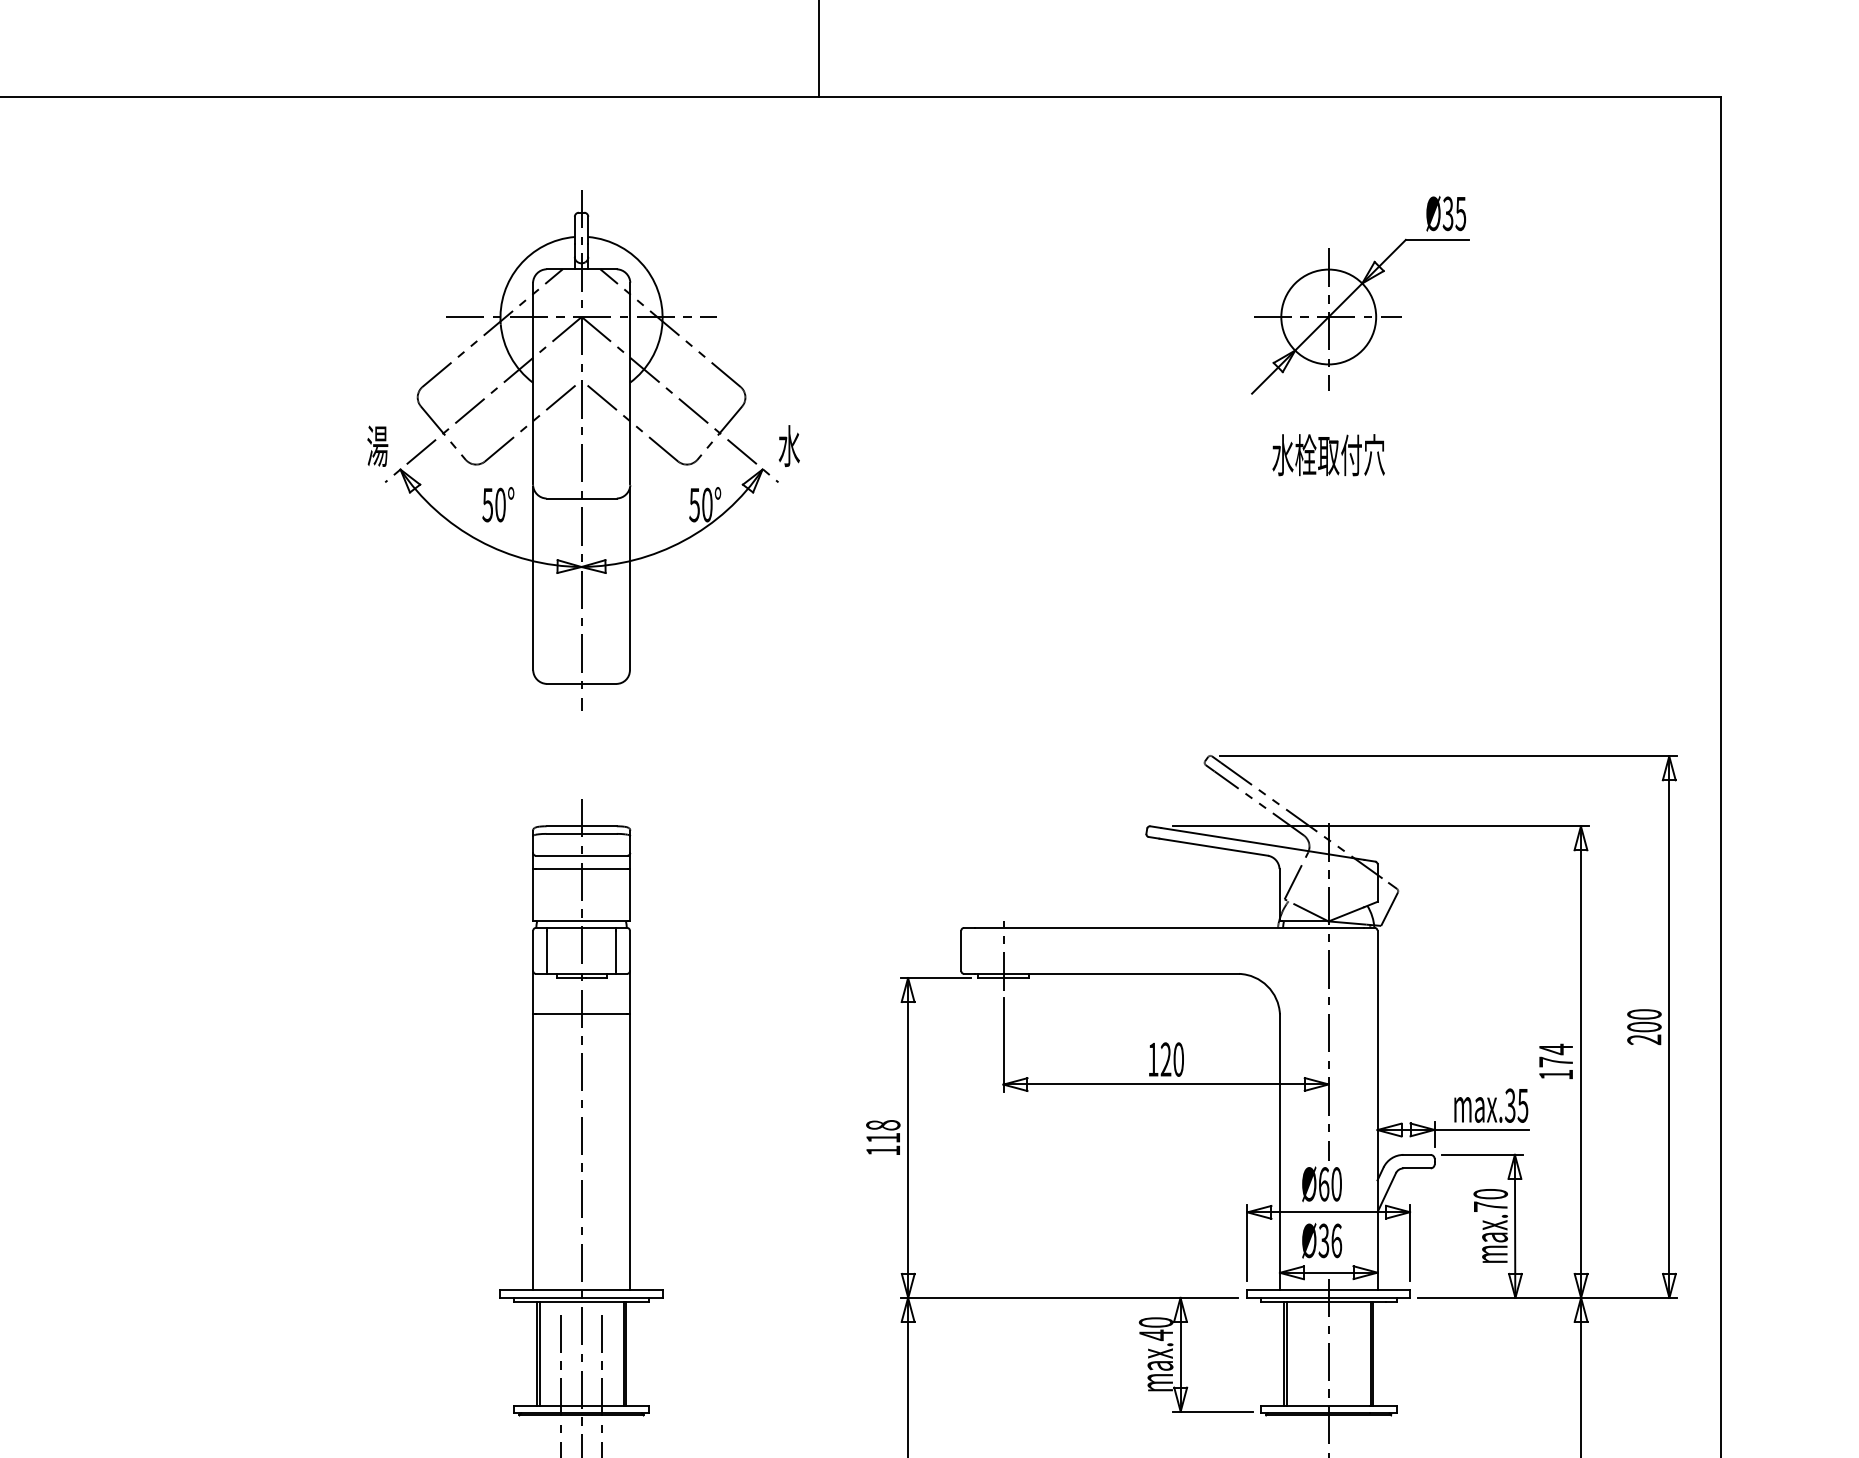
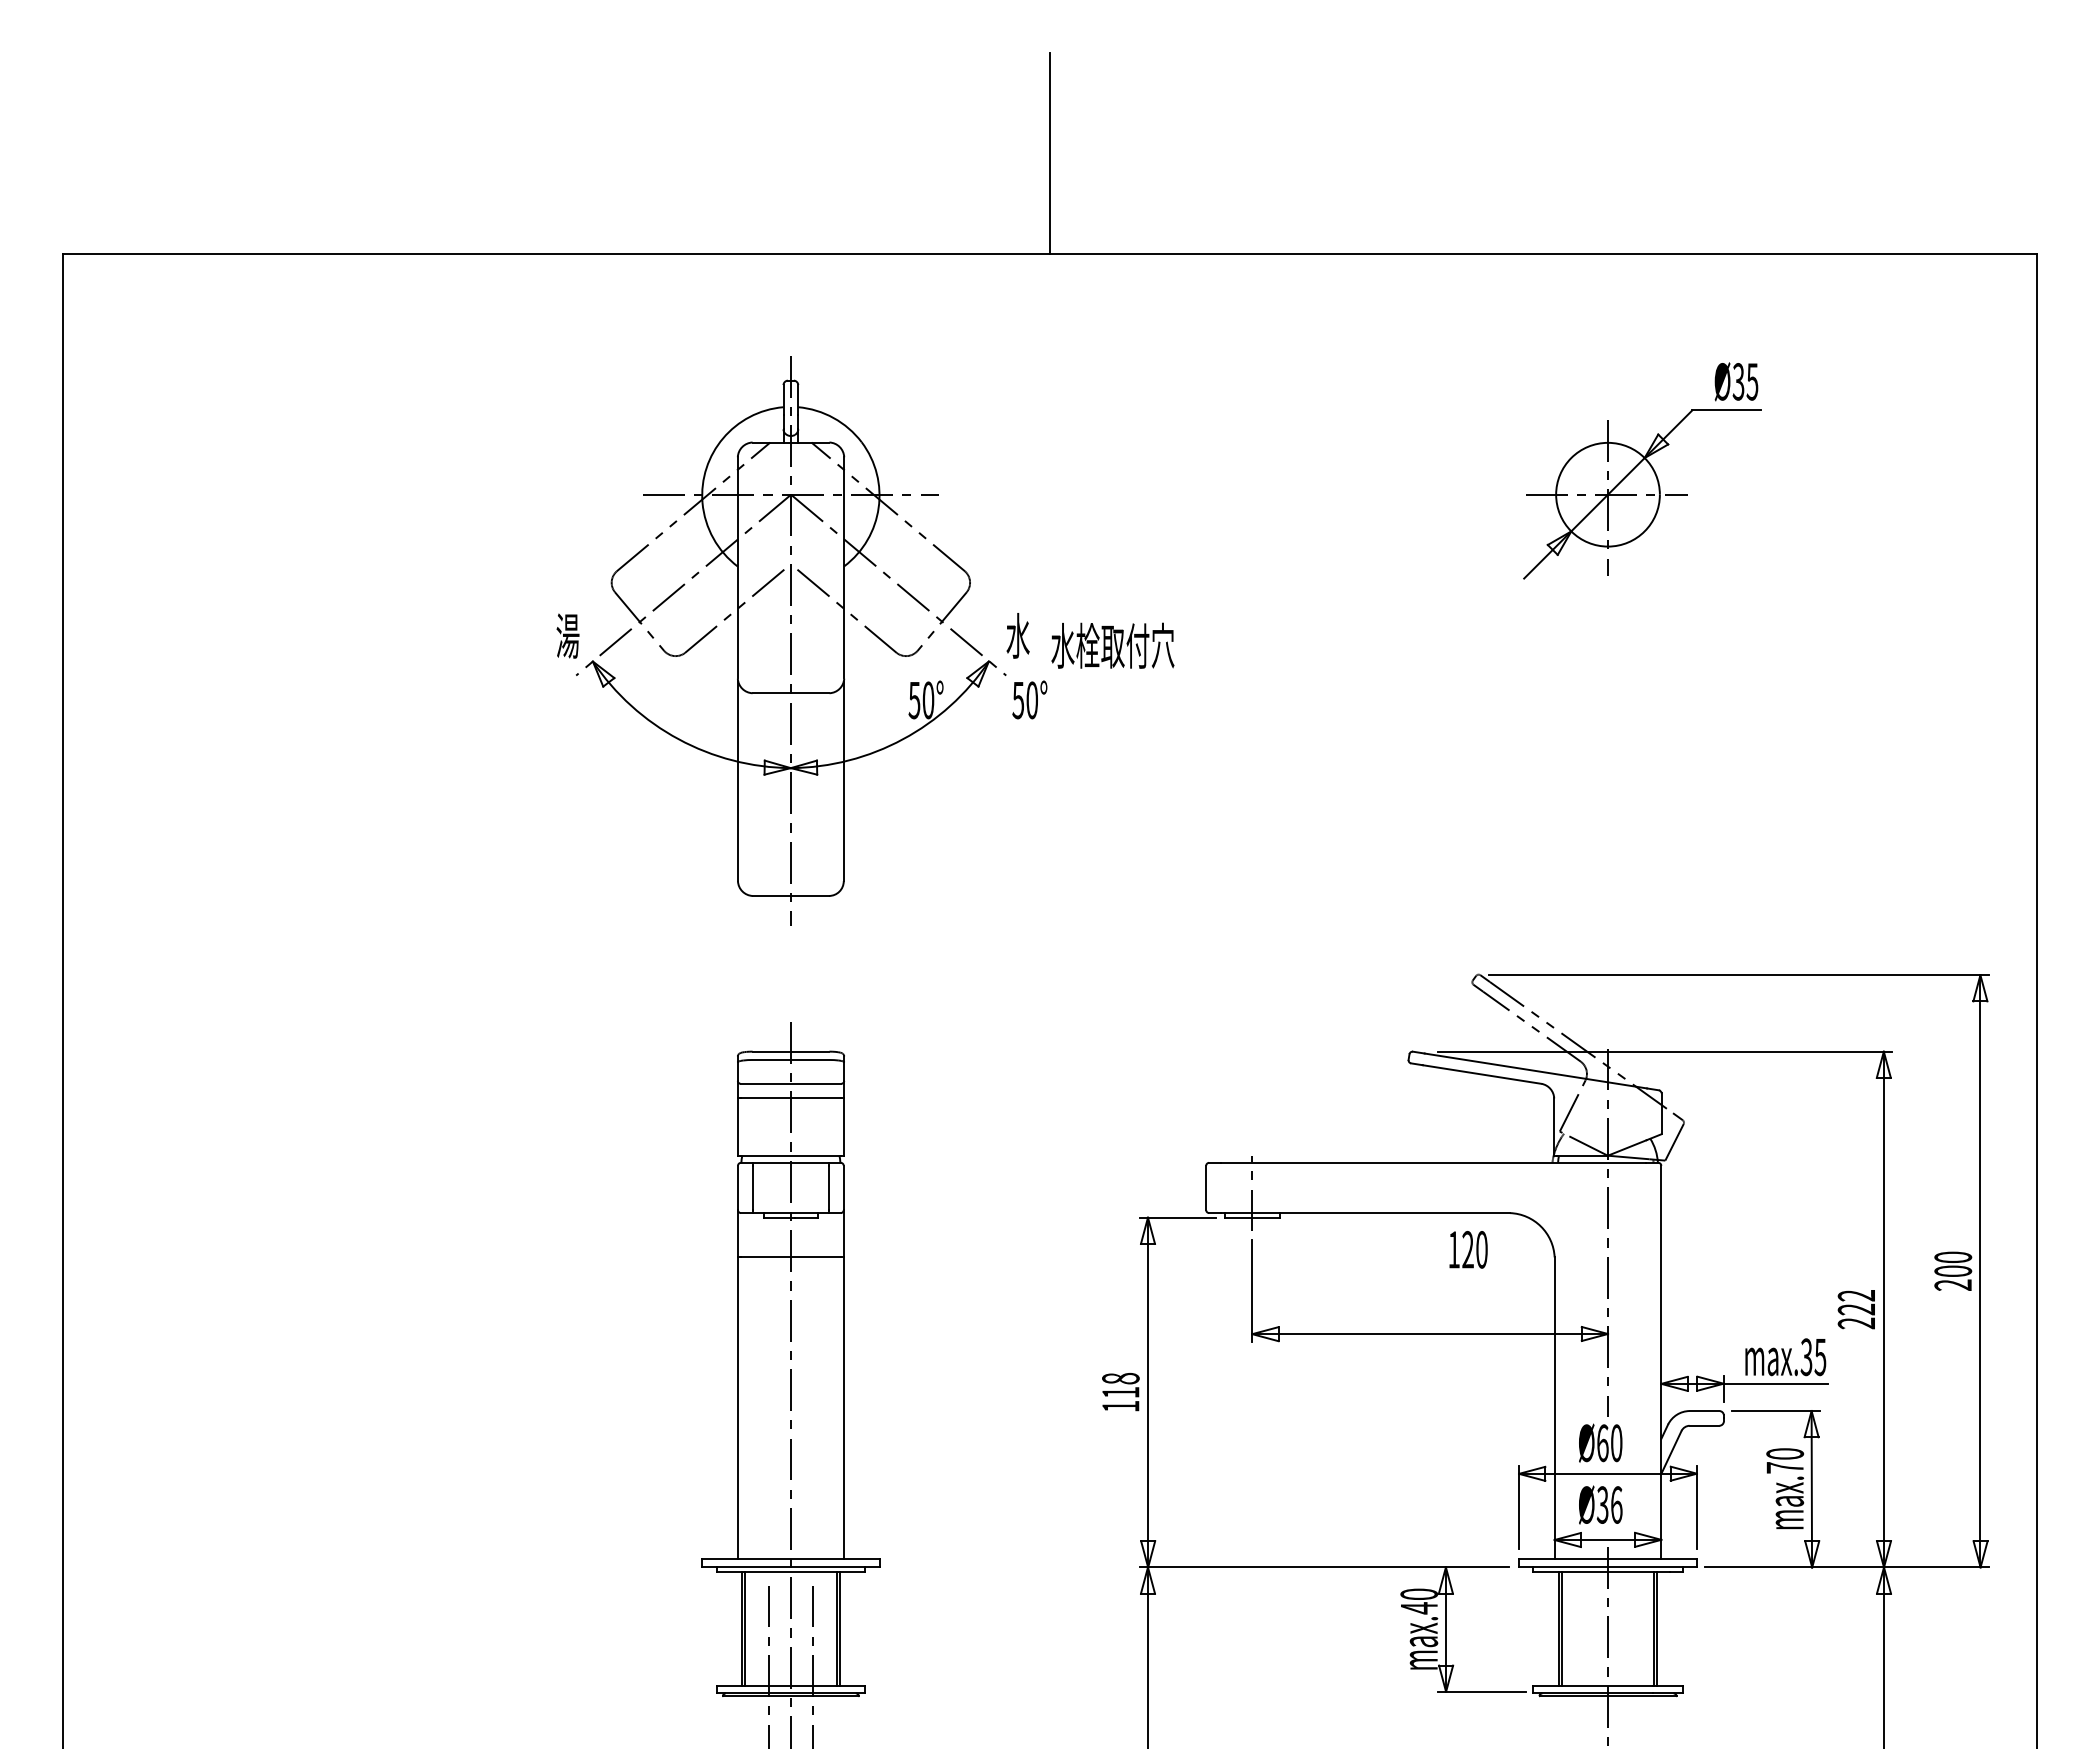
text: (1328, 454) -> (1112, 645), moved
text: (498, 504) -> (1029, 699), moved
text: (1166, 1059) -> (1468, 1249), moved
text: (1555, 1062) -> (1855, 1309), 174 -> 222

